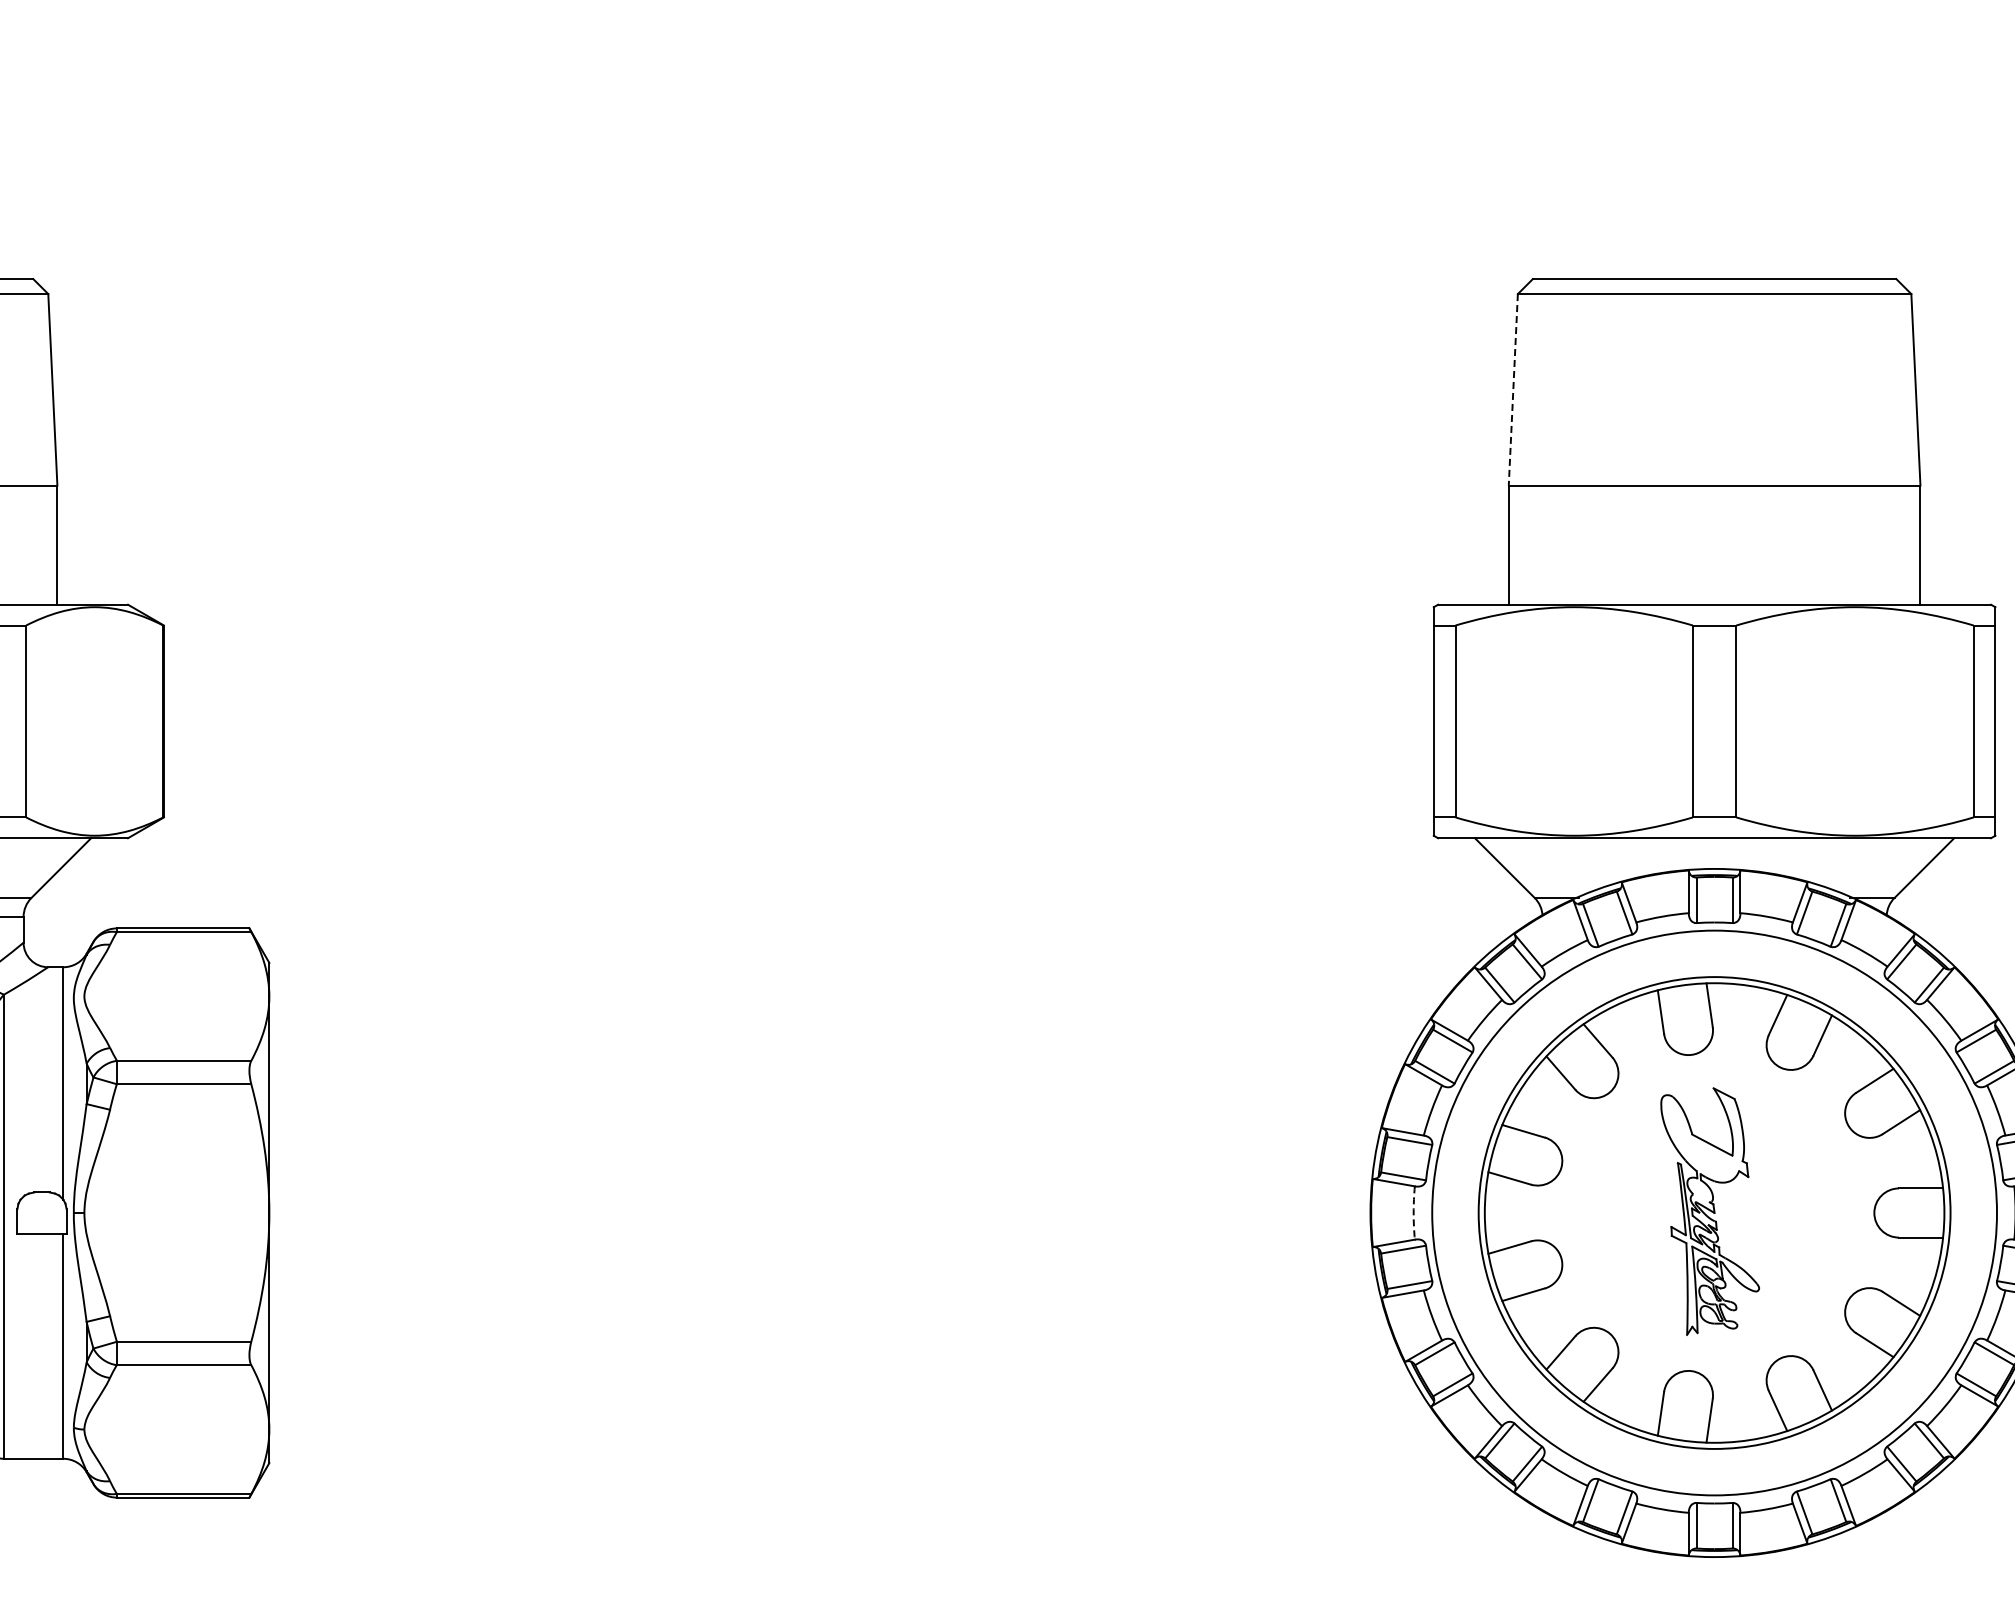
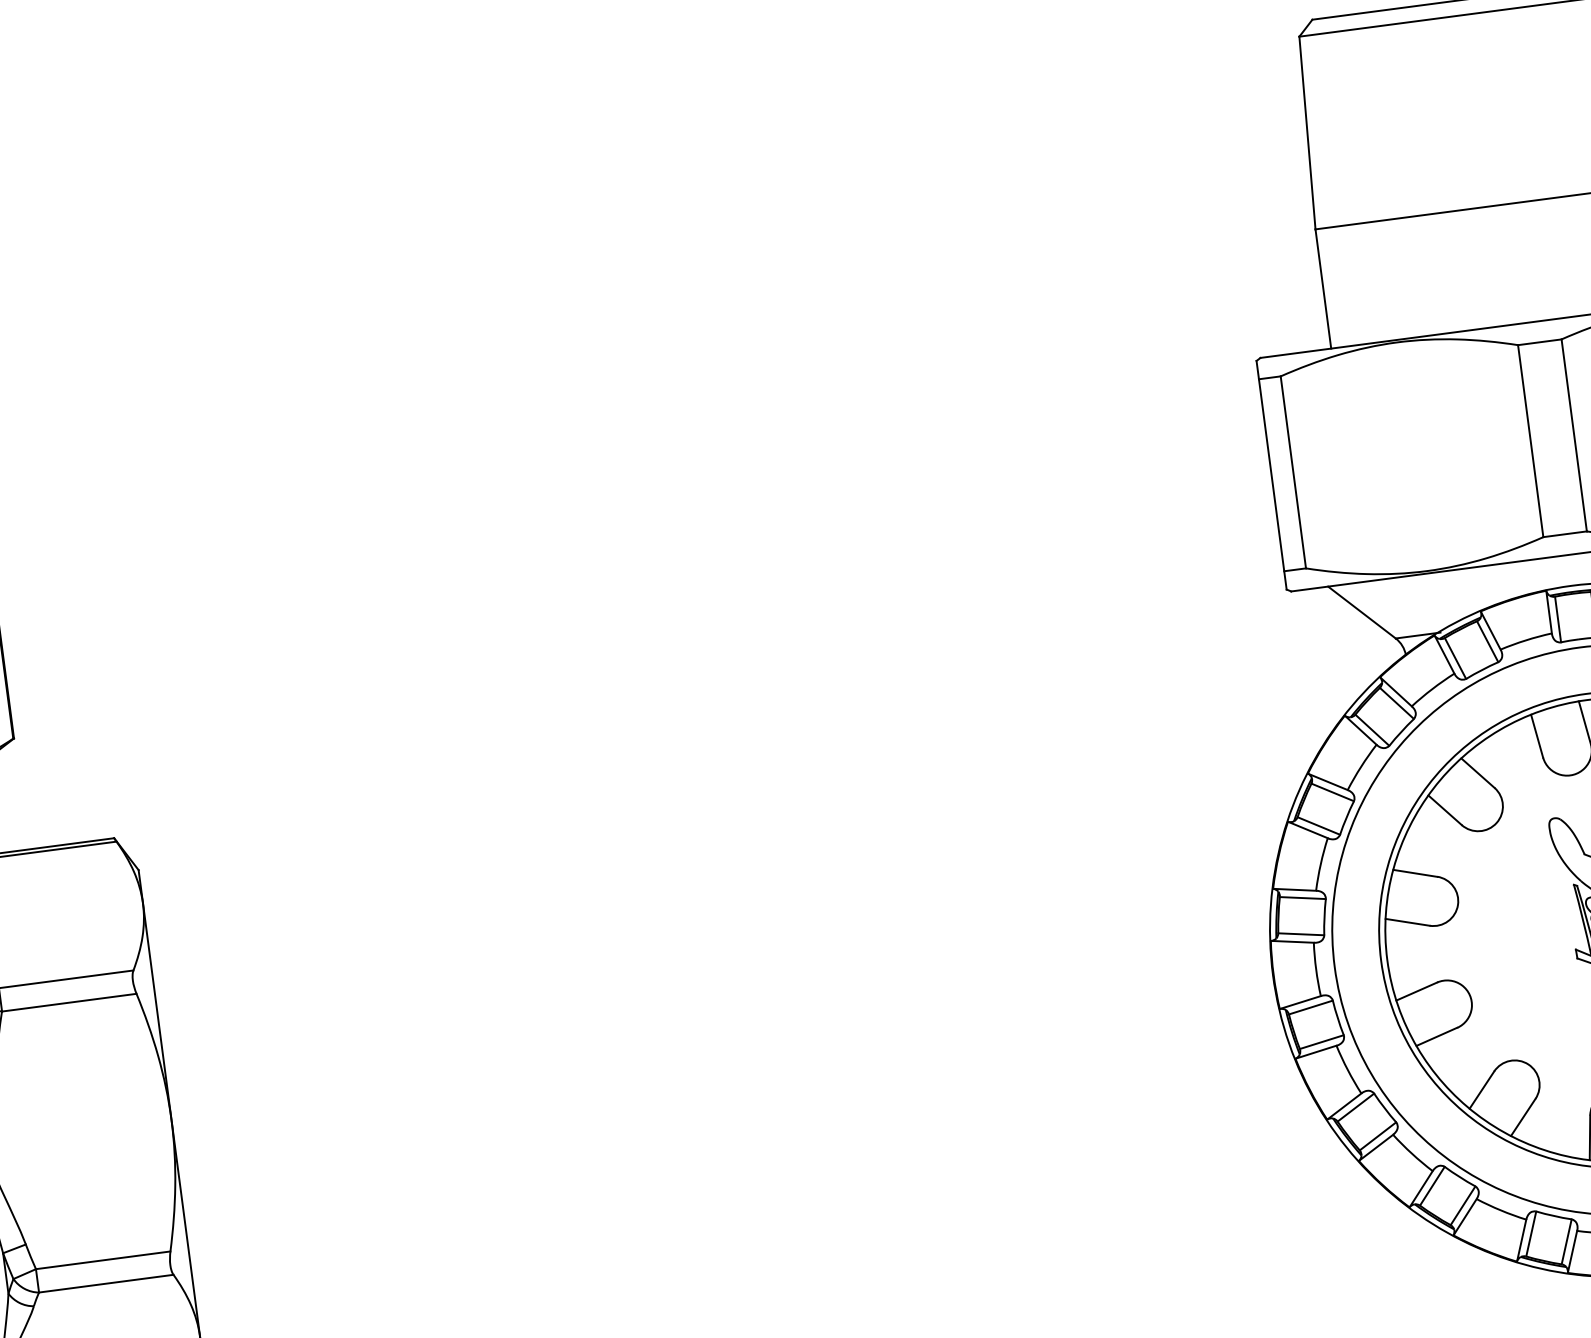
line: (1513, 389) -> (1307, 132), dashed -> solid
arc: (1413, 1213) -> (1316, 970), dashed -> solid

